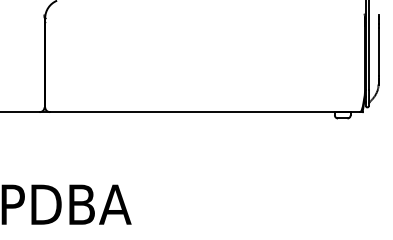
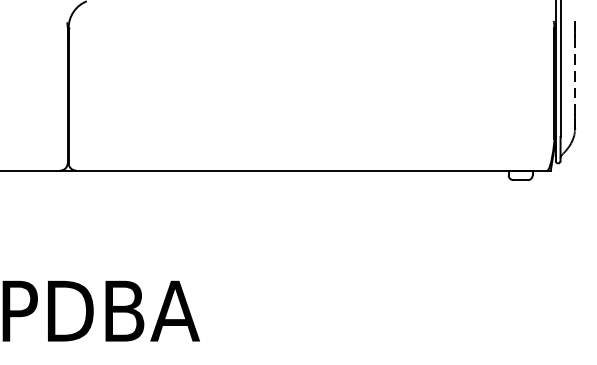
line: (378, 51) -> (574, 78), solid -> dashed

